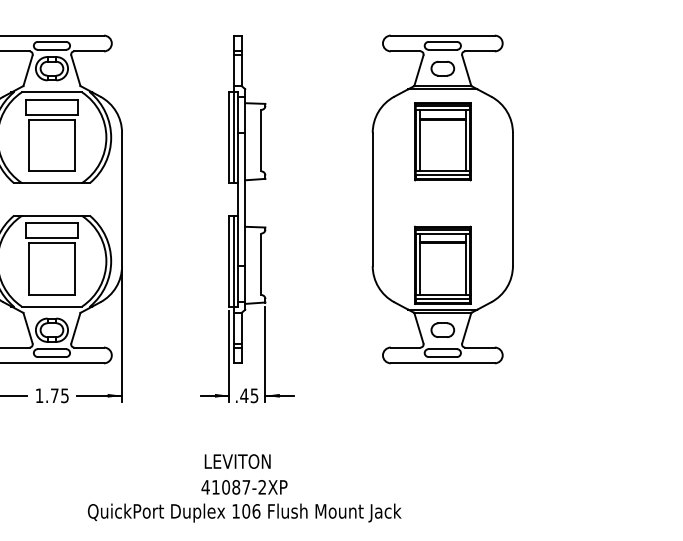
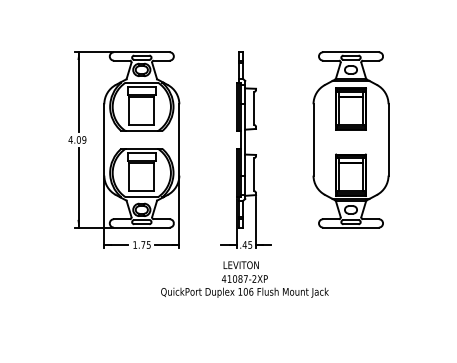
part: (243, 488) -> (244, 279), moved

